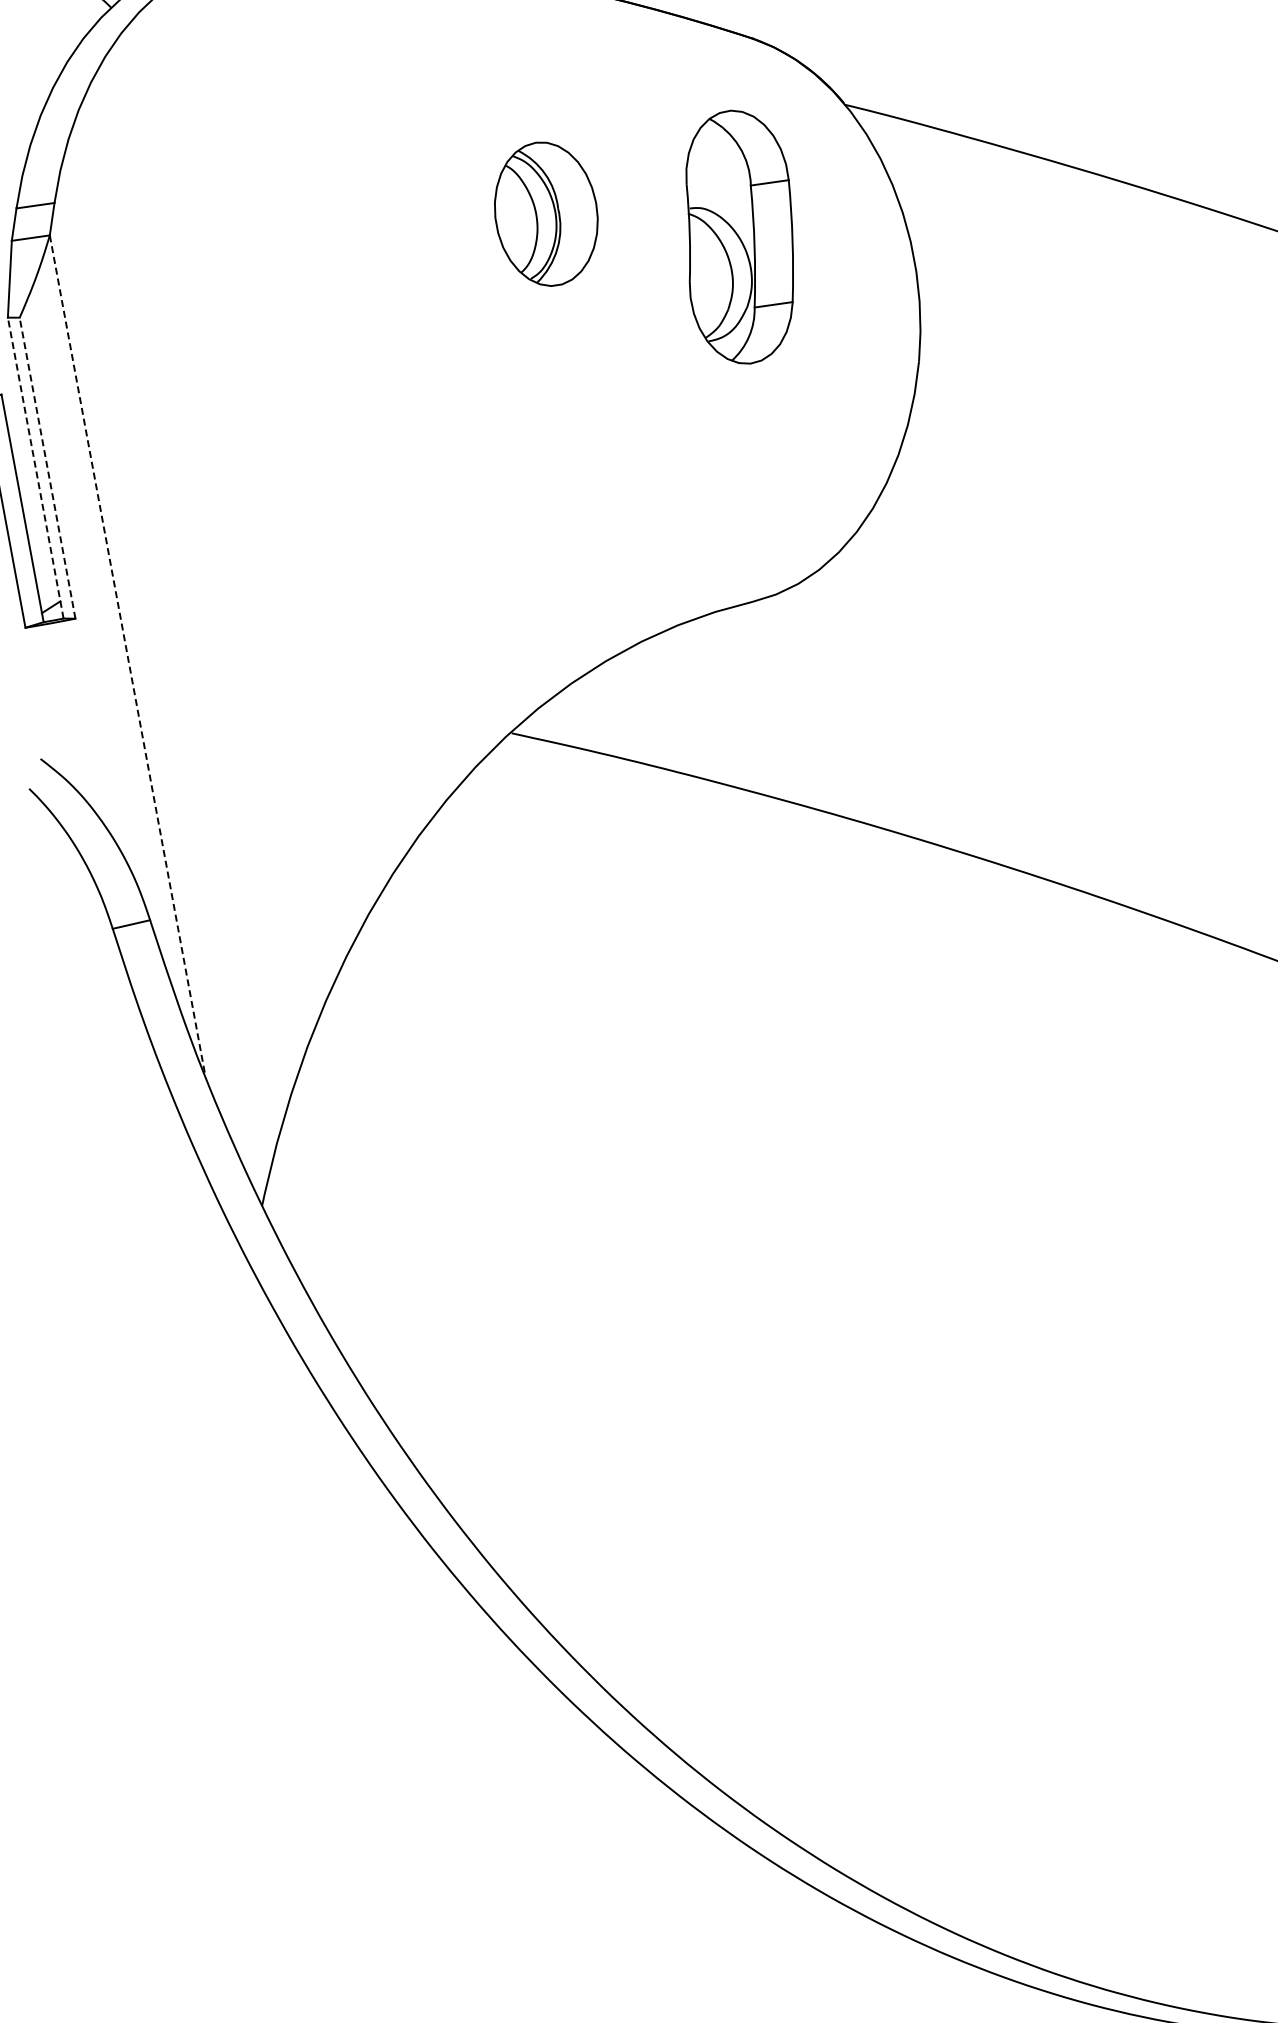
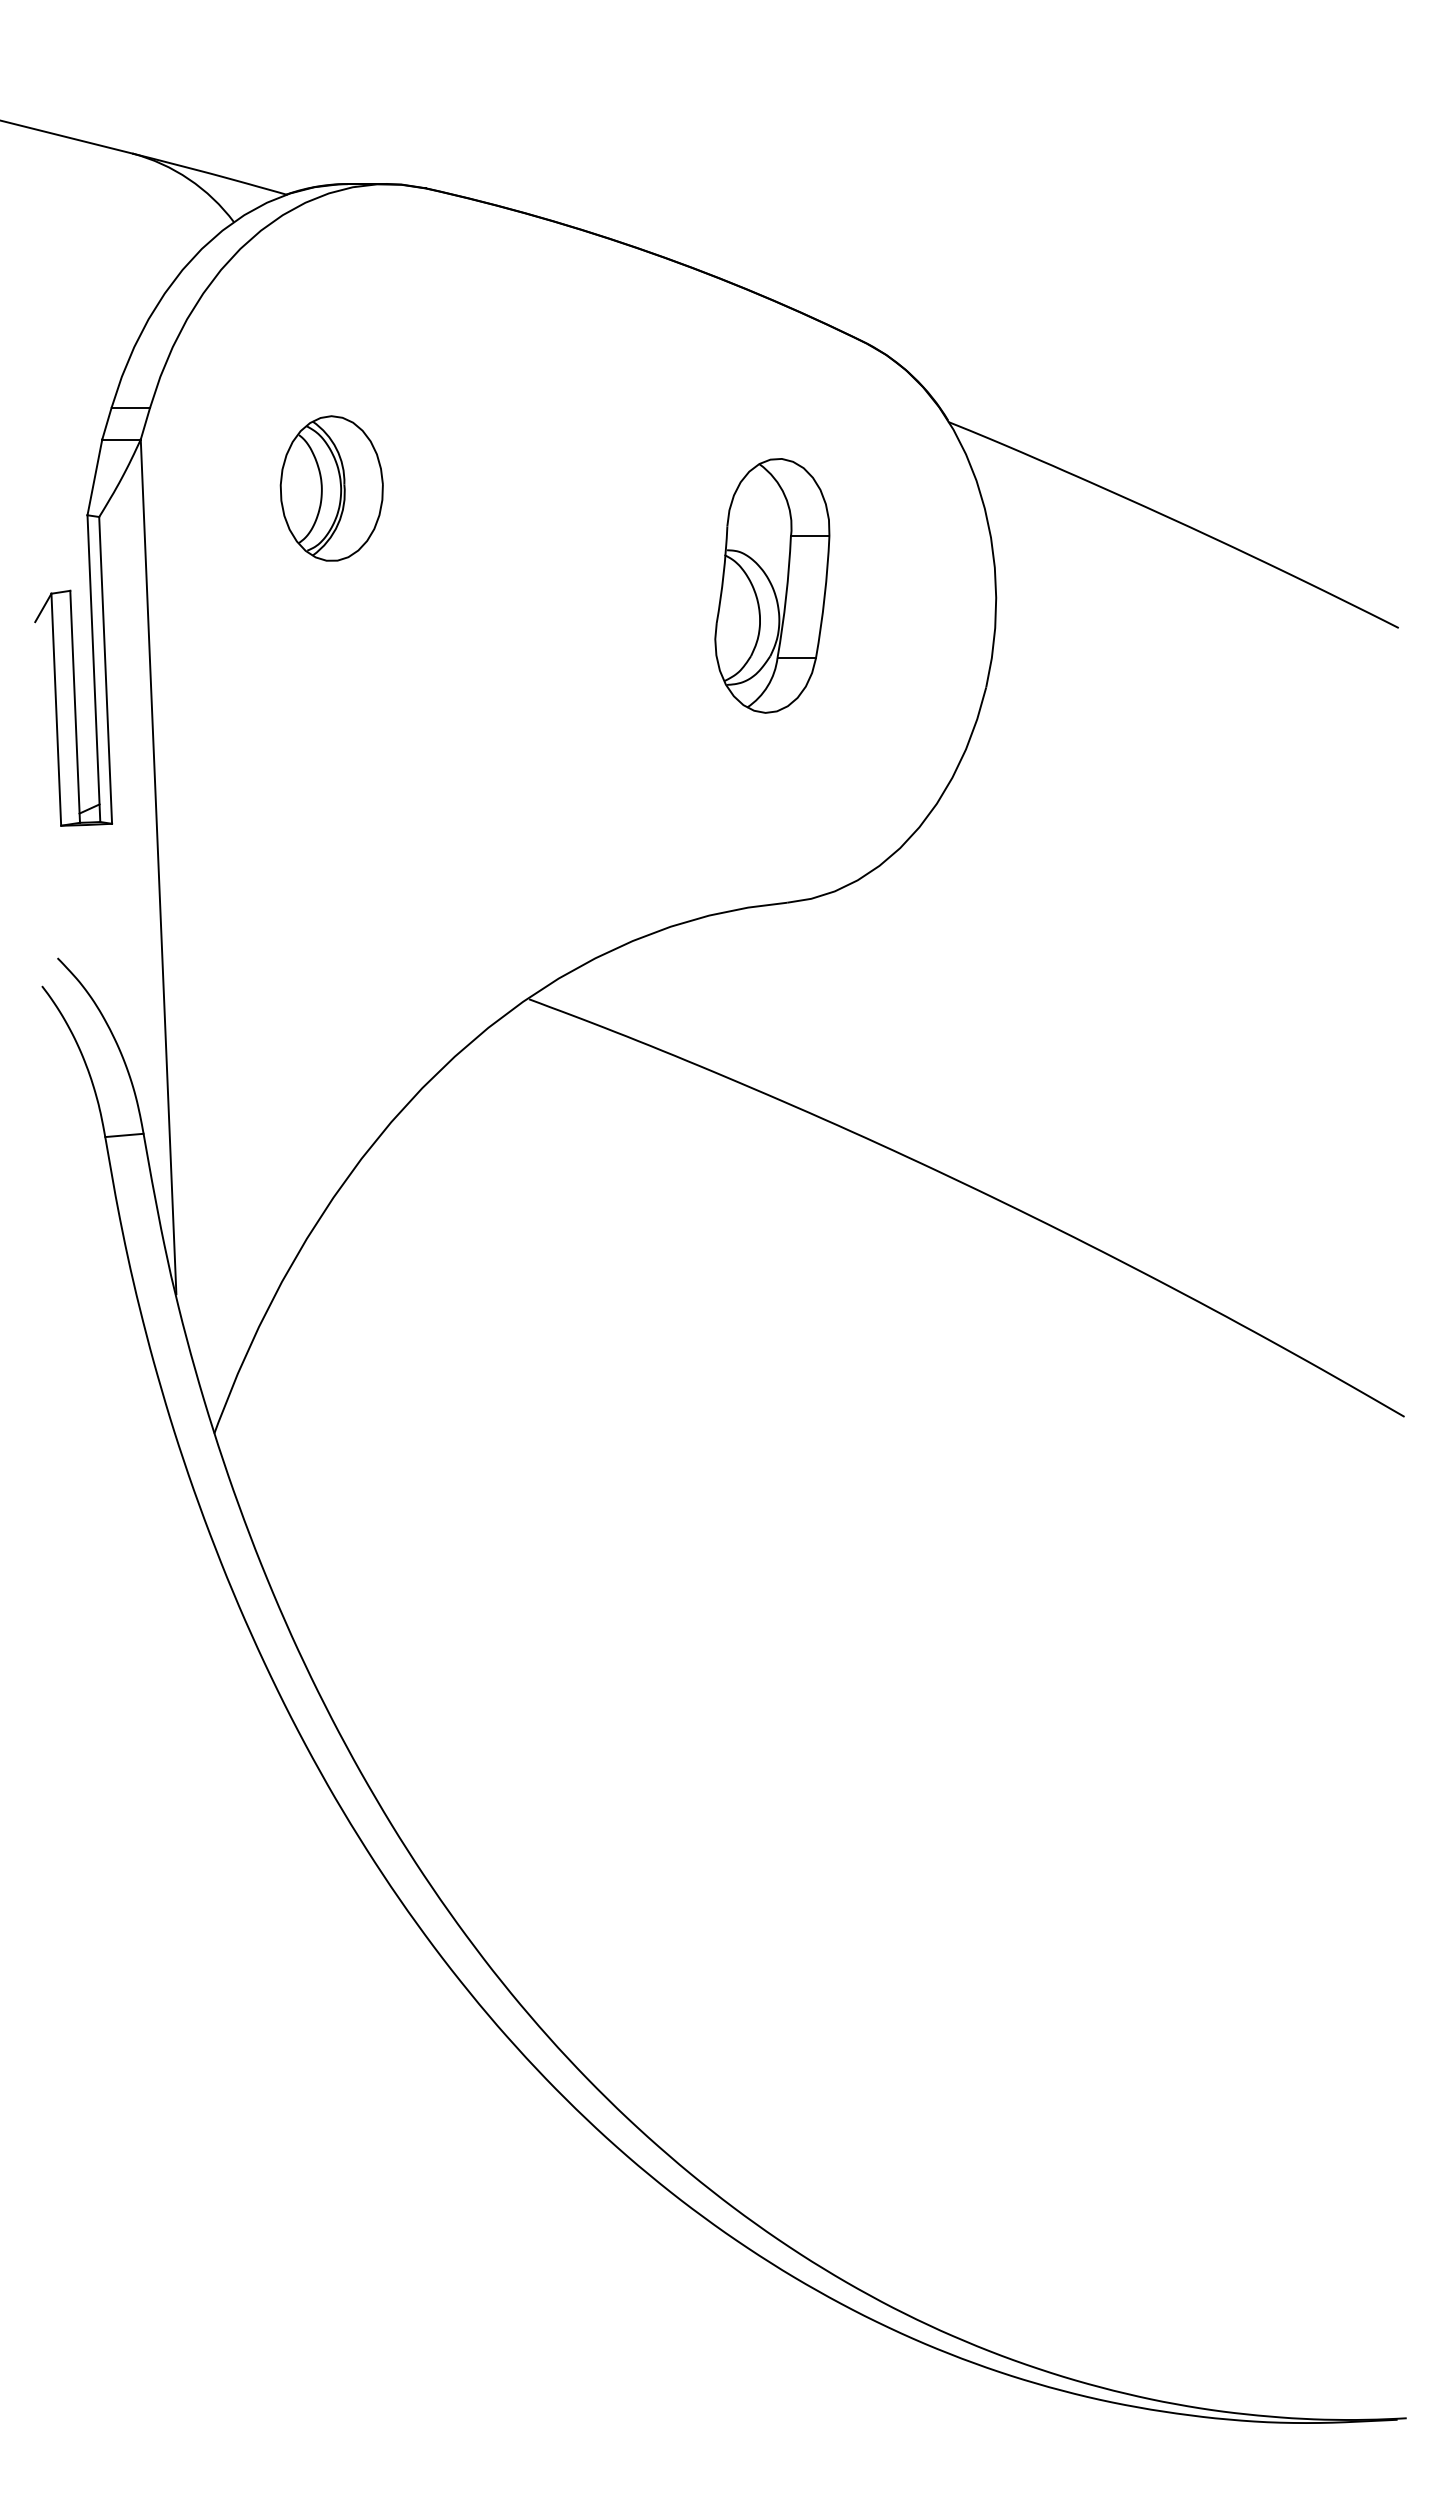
part: (545, 214) -> (331, 488), moved
part: (739, 236) -> (772, 585), moved
line: (35, 468) -> (93, 668), dashed -> solid
line: (47, 468) -> (105, 670), dashed -> solid
line: (127, 654) -> (158, 866), dashed -> solid

